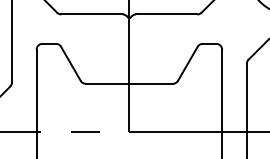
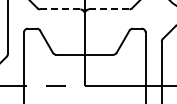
line: (92, 14) -> (60, 9), solid -> dashed
line: (167, 14) -> (109, 9), solid -> dashed

